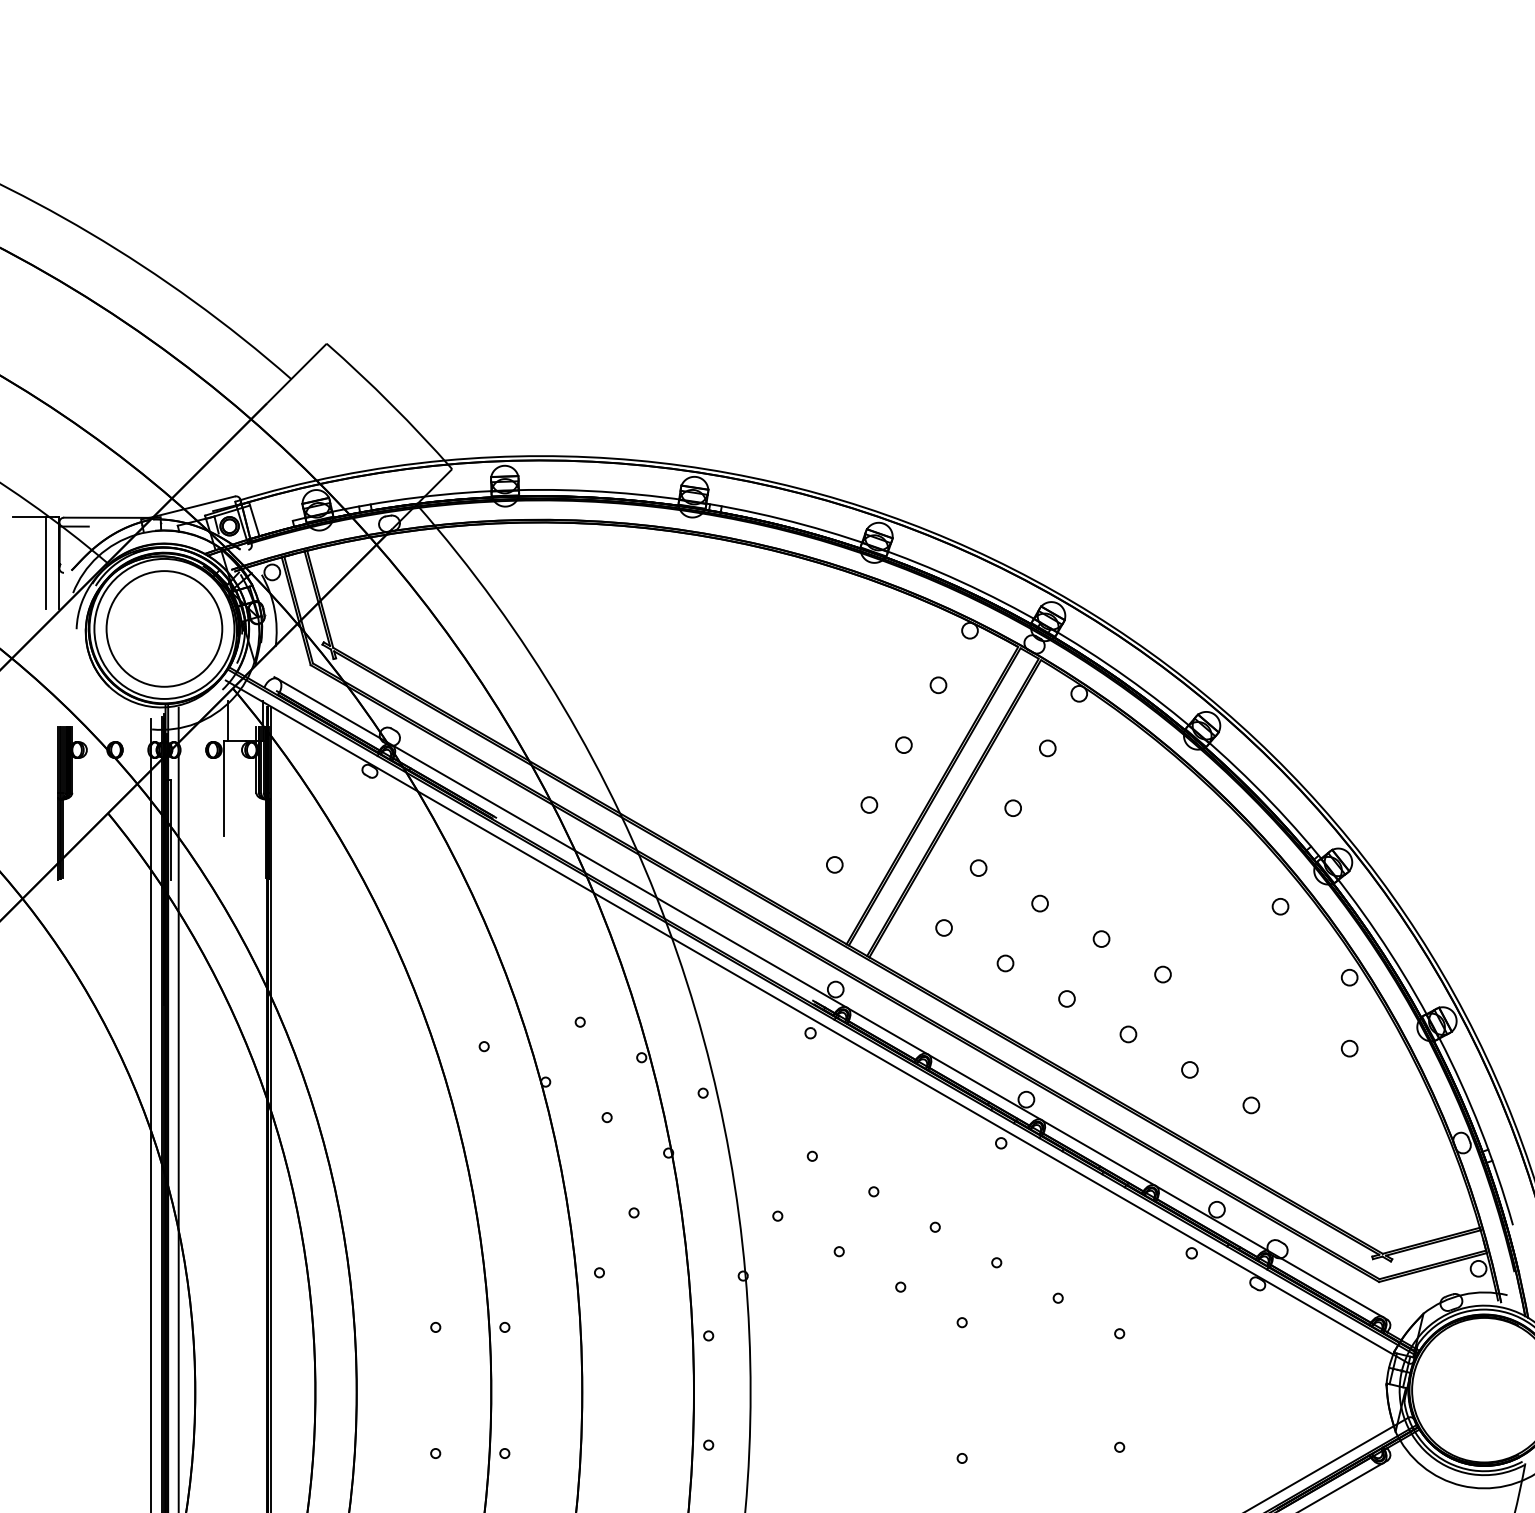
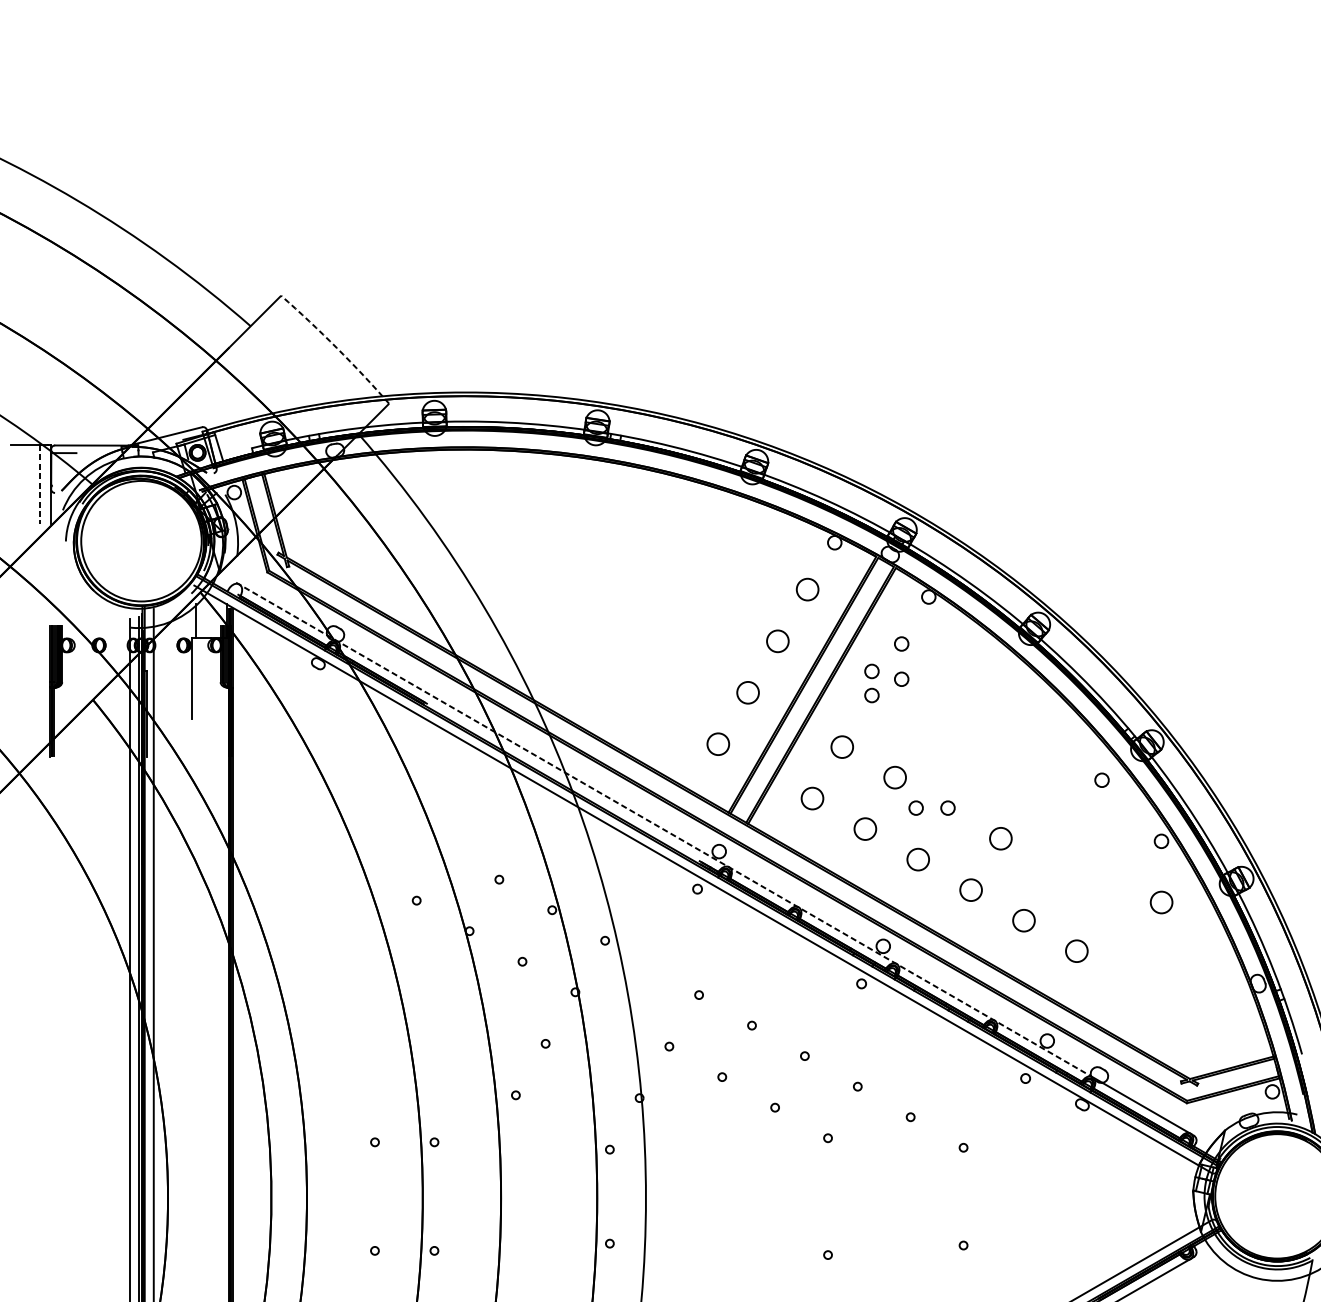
arc: (391, 404) -> (336, 348), solid -> dashed
line: (46, 562) -> (40, 484), solid -> dashed
circle: (164, 628) -> (141, 540), removed
circle: (938, 685) -> (807, 589), size x1.6
circle: (903, 744) -> (777, 640), size x1.6
circle: (1012, 779) -> (871, 670), added
circle: (1047, 789) -> (901, 679), added
circle: (869, 804) -> (748, 692), size x1.6
circle: (834, 864) -> (718, 743), size x1.6
circle: (978, 867) -> (842, 746), size x1.6
circle: (1039, 903) -> (894, 777), size x1.6
circle: (943, 927) -> (811, 798), size x1.6
circle: (1064, 938) -> (916, 807), added
line: (771, 963) -> (663, 829), solid -> dashed
circle: (1005, 963) -> (865, 829), size x1.6
circle: (1162, 974) -> (1000, 838), size x1.6
circle: (1066, 998) -> (917, 859), size x1.6
circle: (1128, 1034) -> (971, 890), size x1.6
circle: (1349, 1048) -> (1161, 902), size x1.6
circle: (1189, 1069) -> (1023, 920), size x1.6
circle: (1251, 1105) -> (1077, 951), size x1.6

